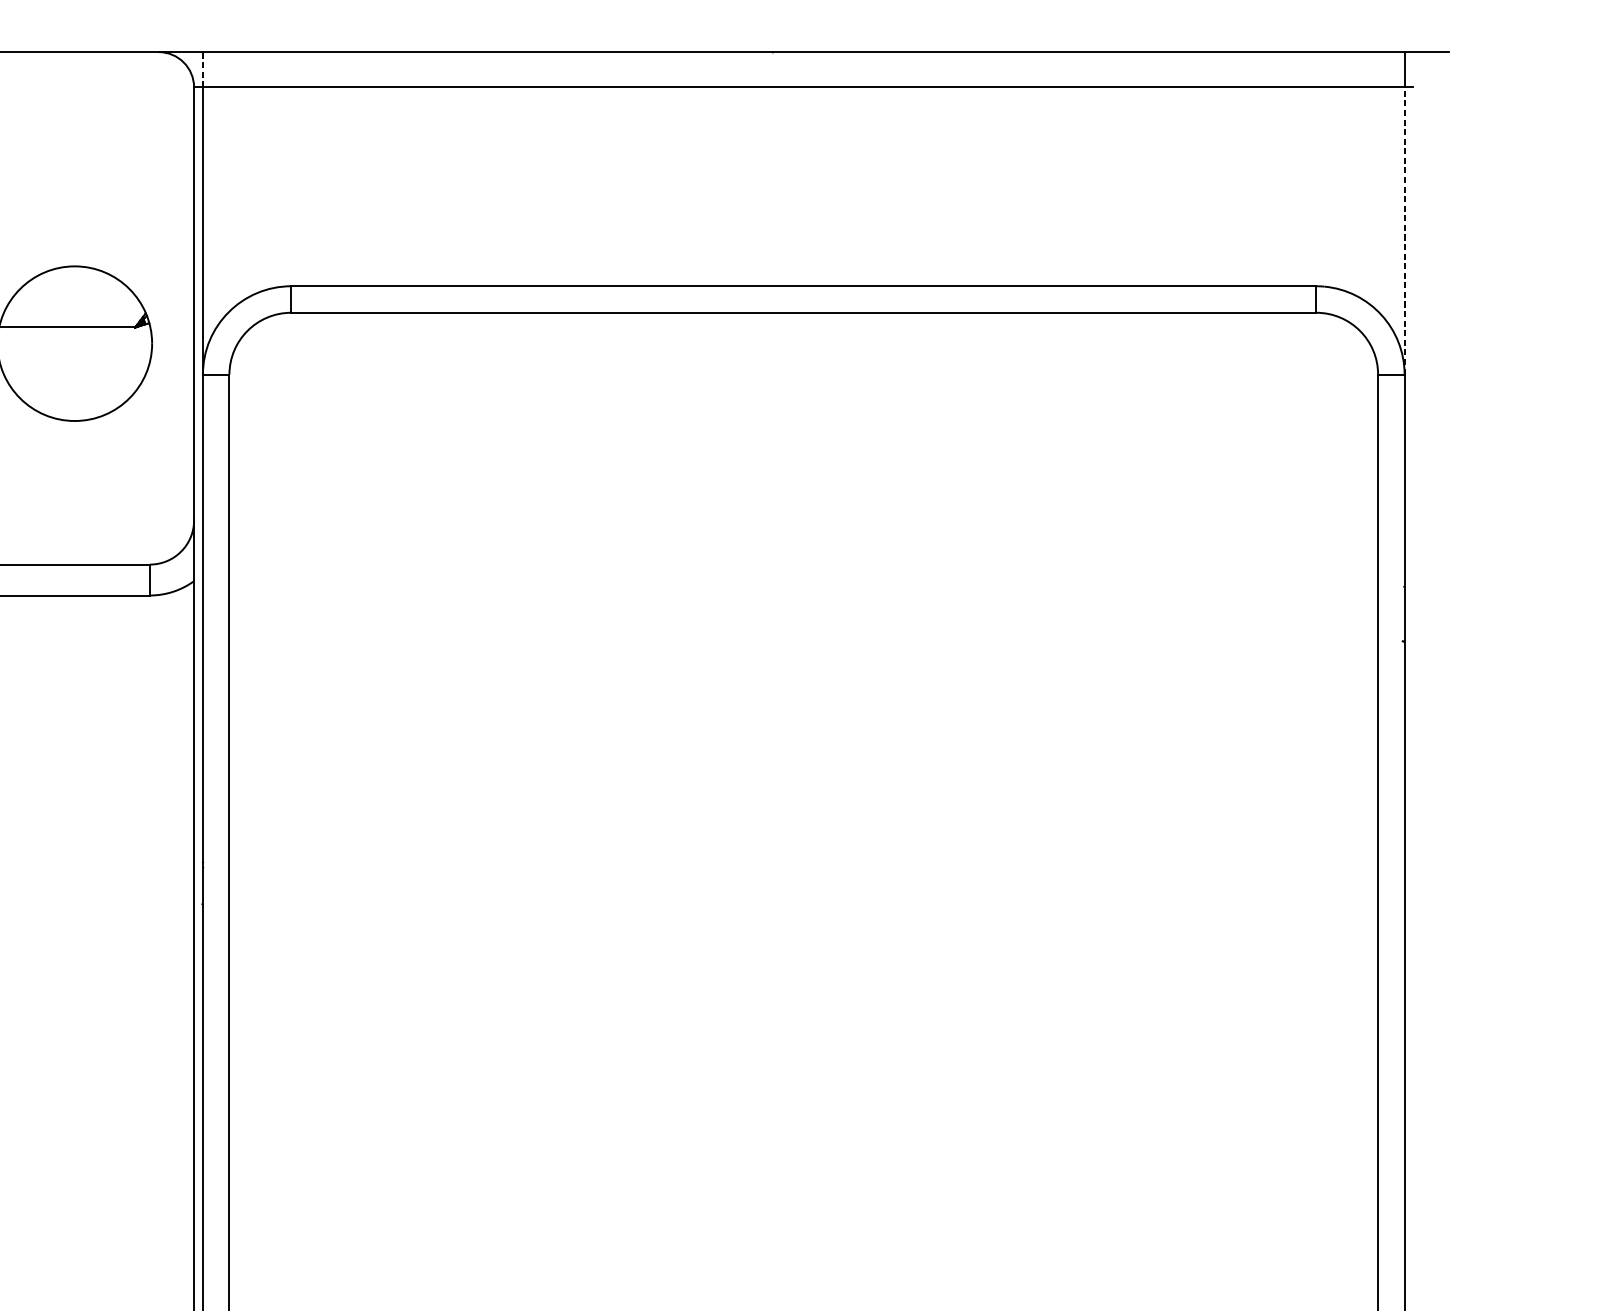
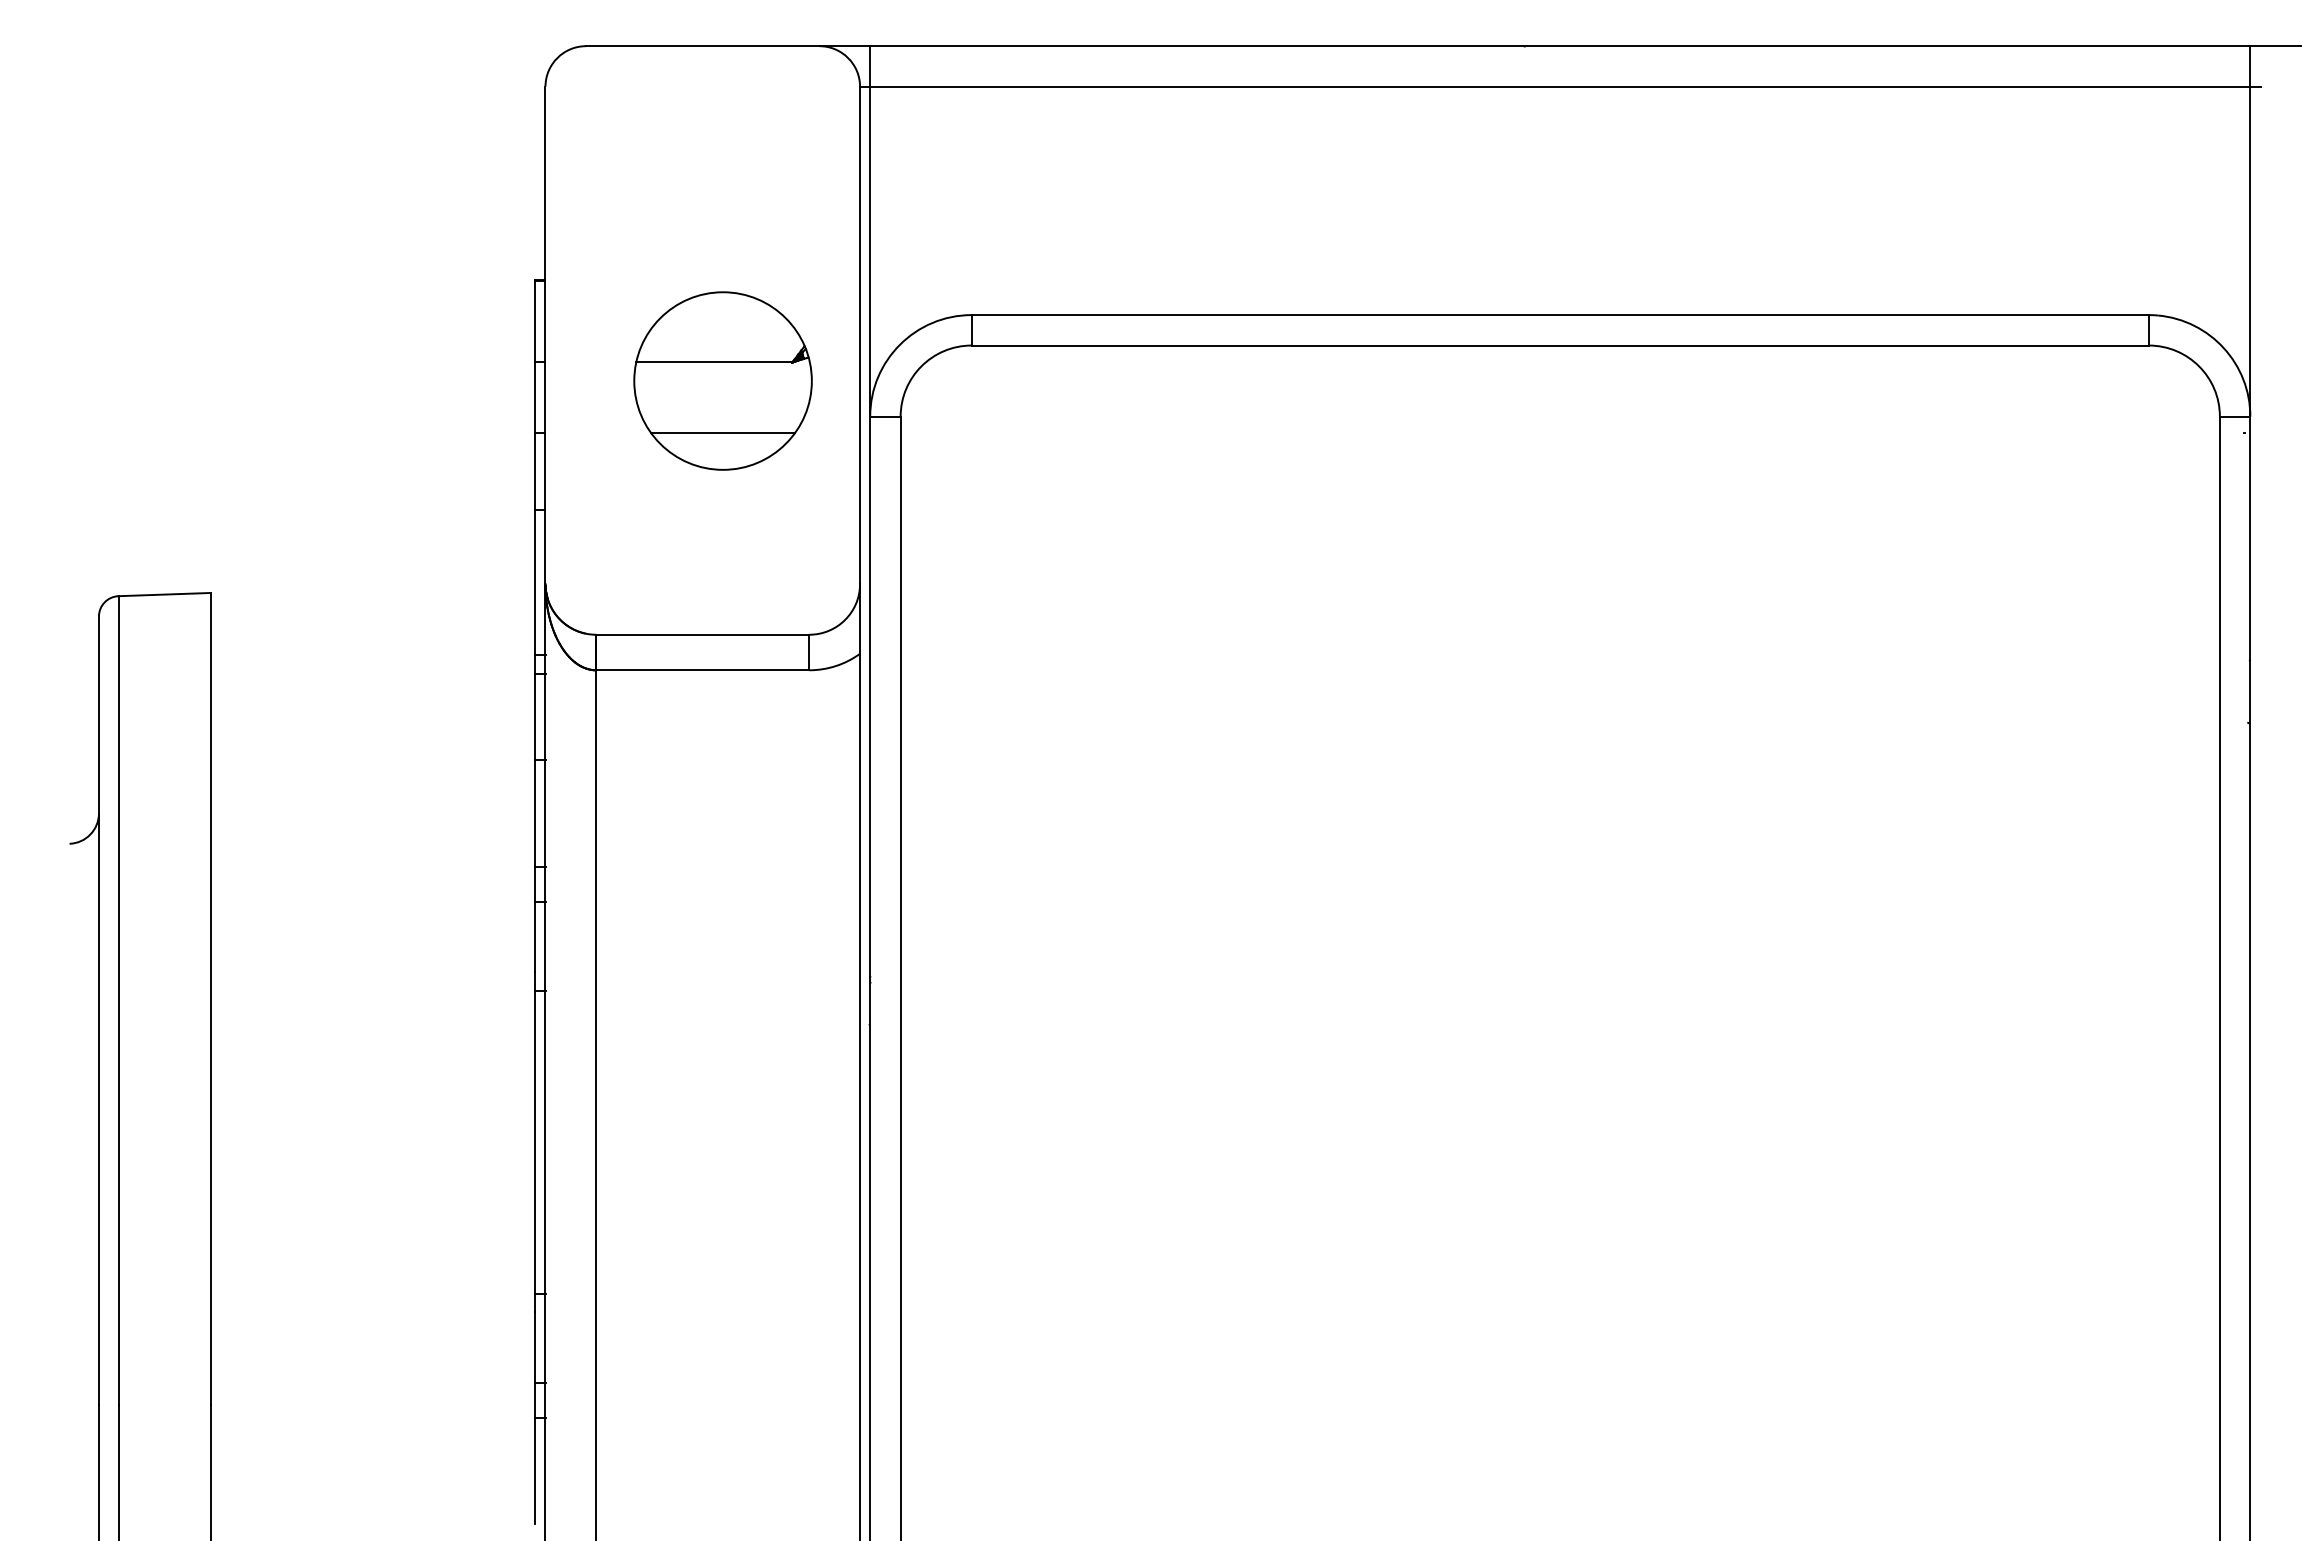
line: (203, 68) -> (870, 65), dashed -> solid
line: (1404, 230) -> (2250, 251), dashed -> solid
line: (74, 388) -> (722, 432), added

